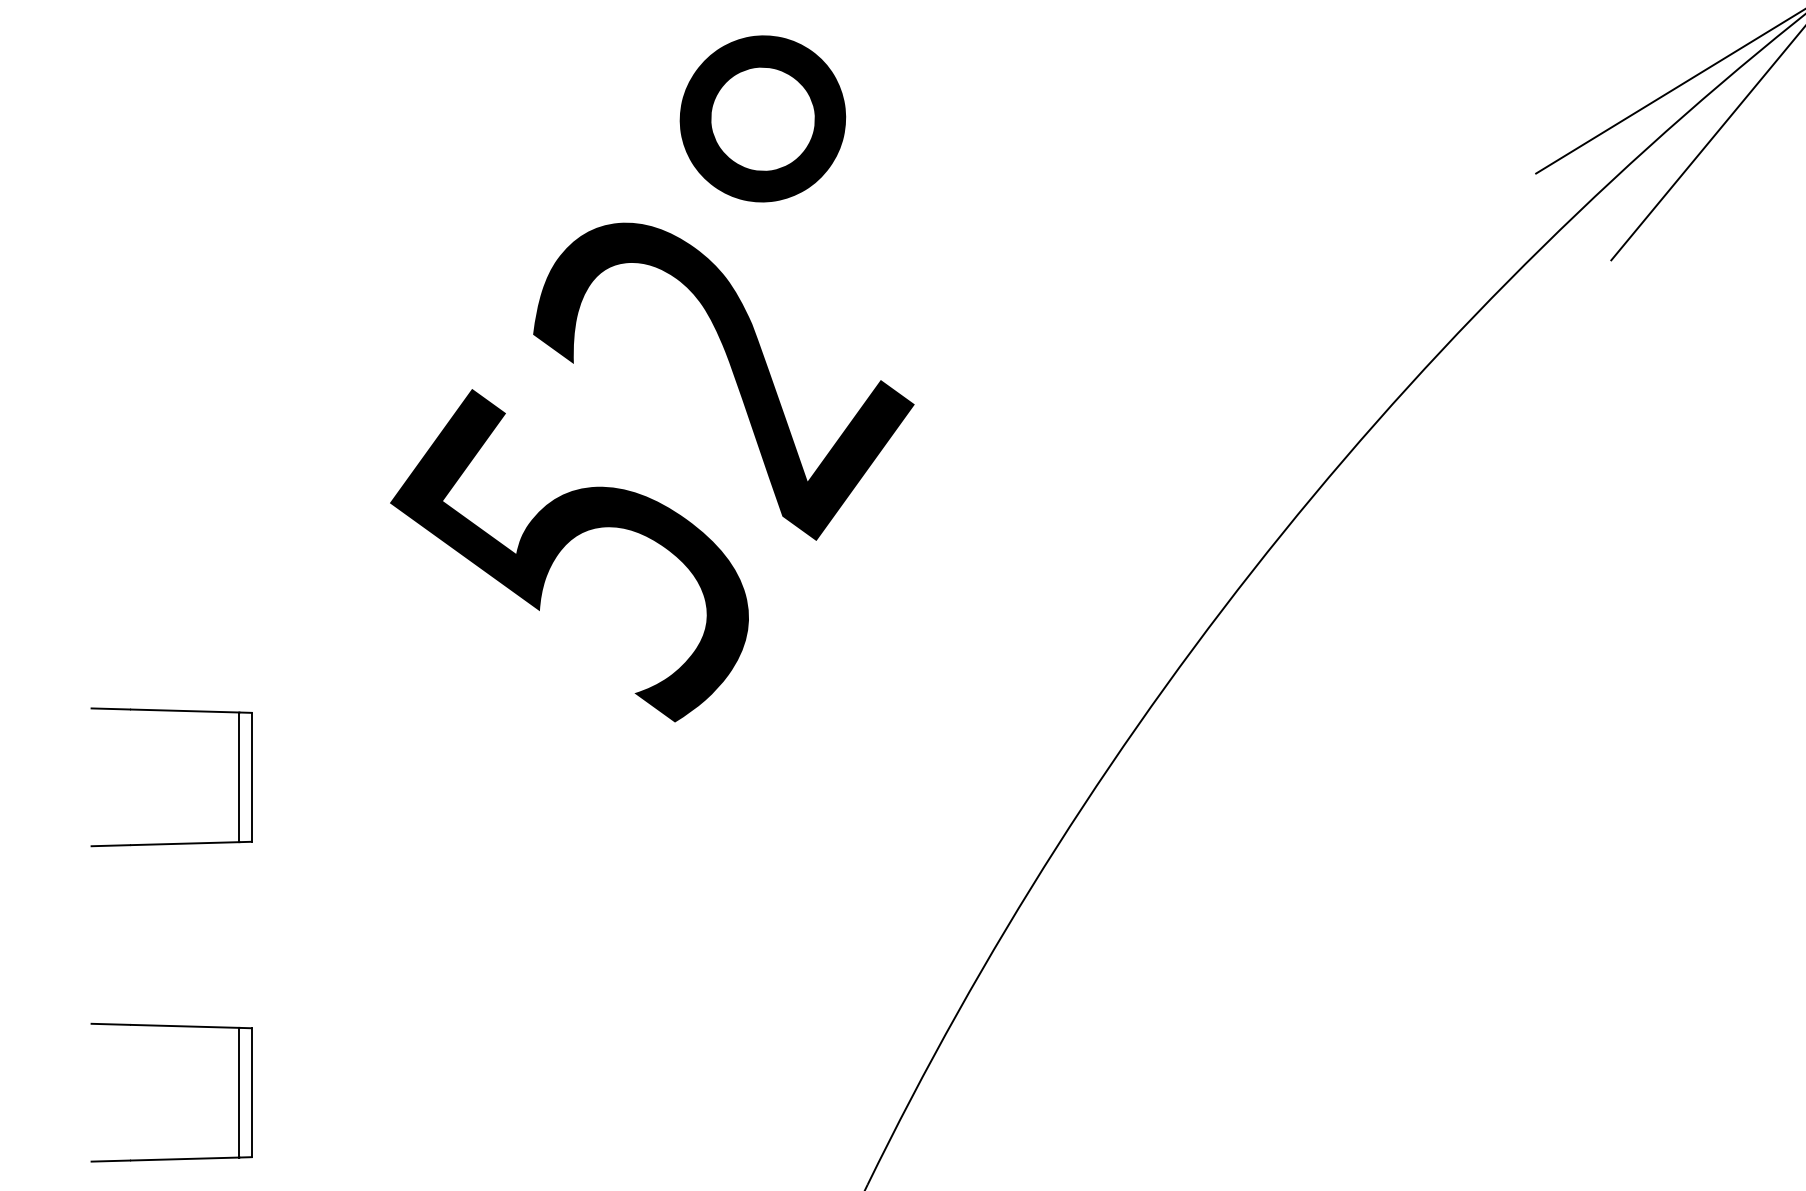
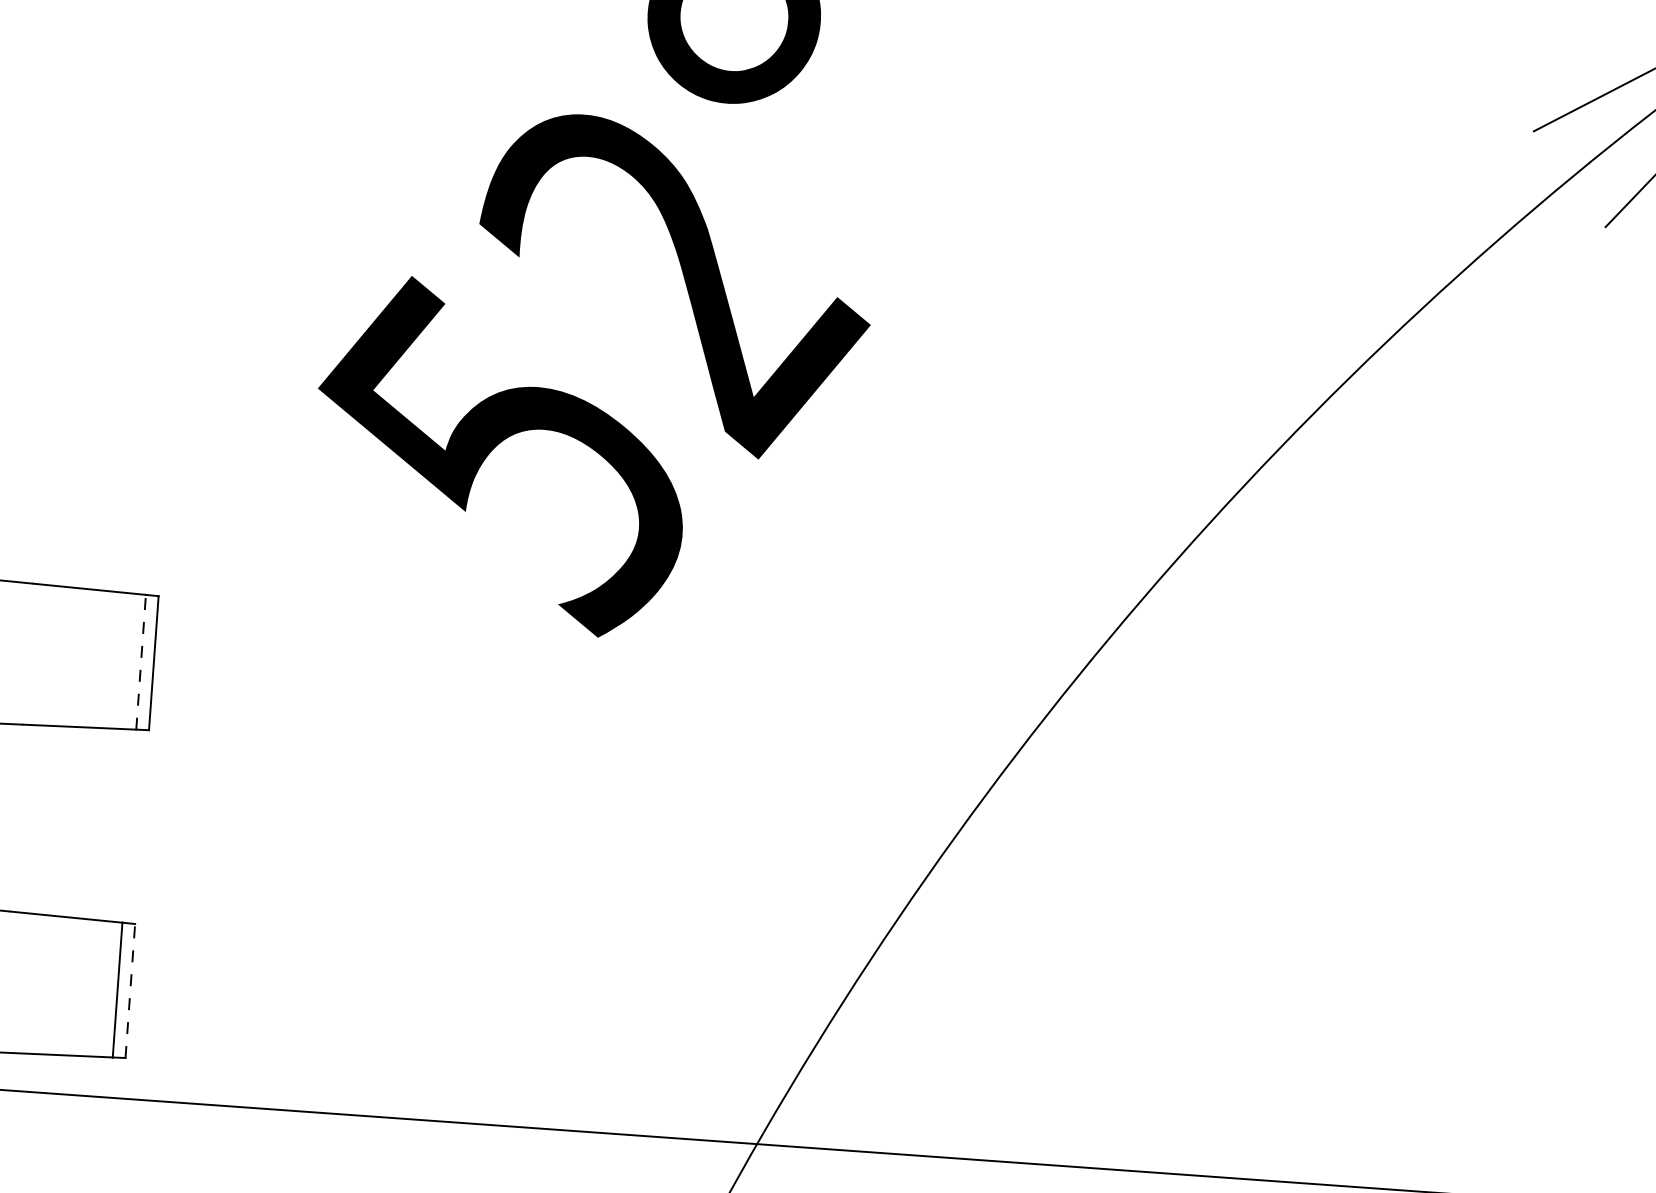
line: (239, 777) -> (141, 662), solid -> dashed
line: (251, 1092) -> (130, 990), solid -> dashed

